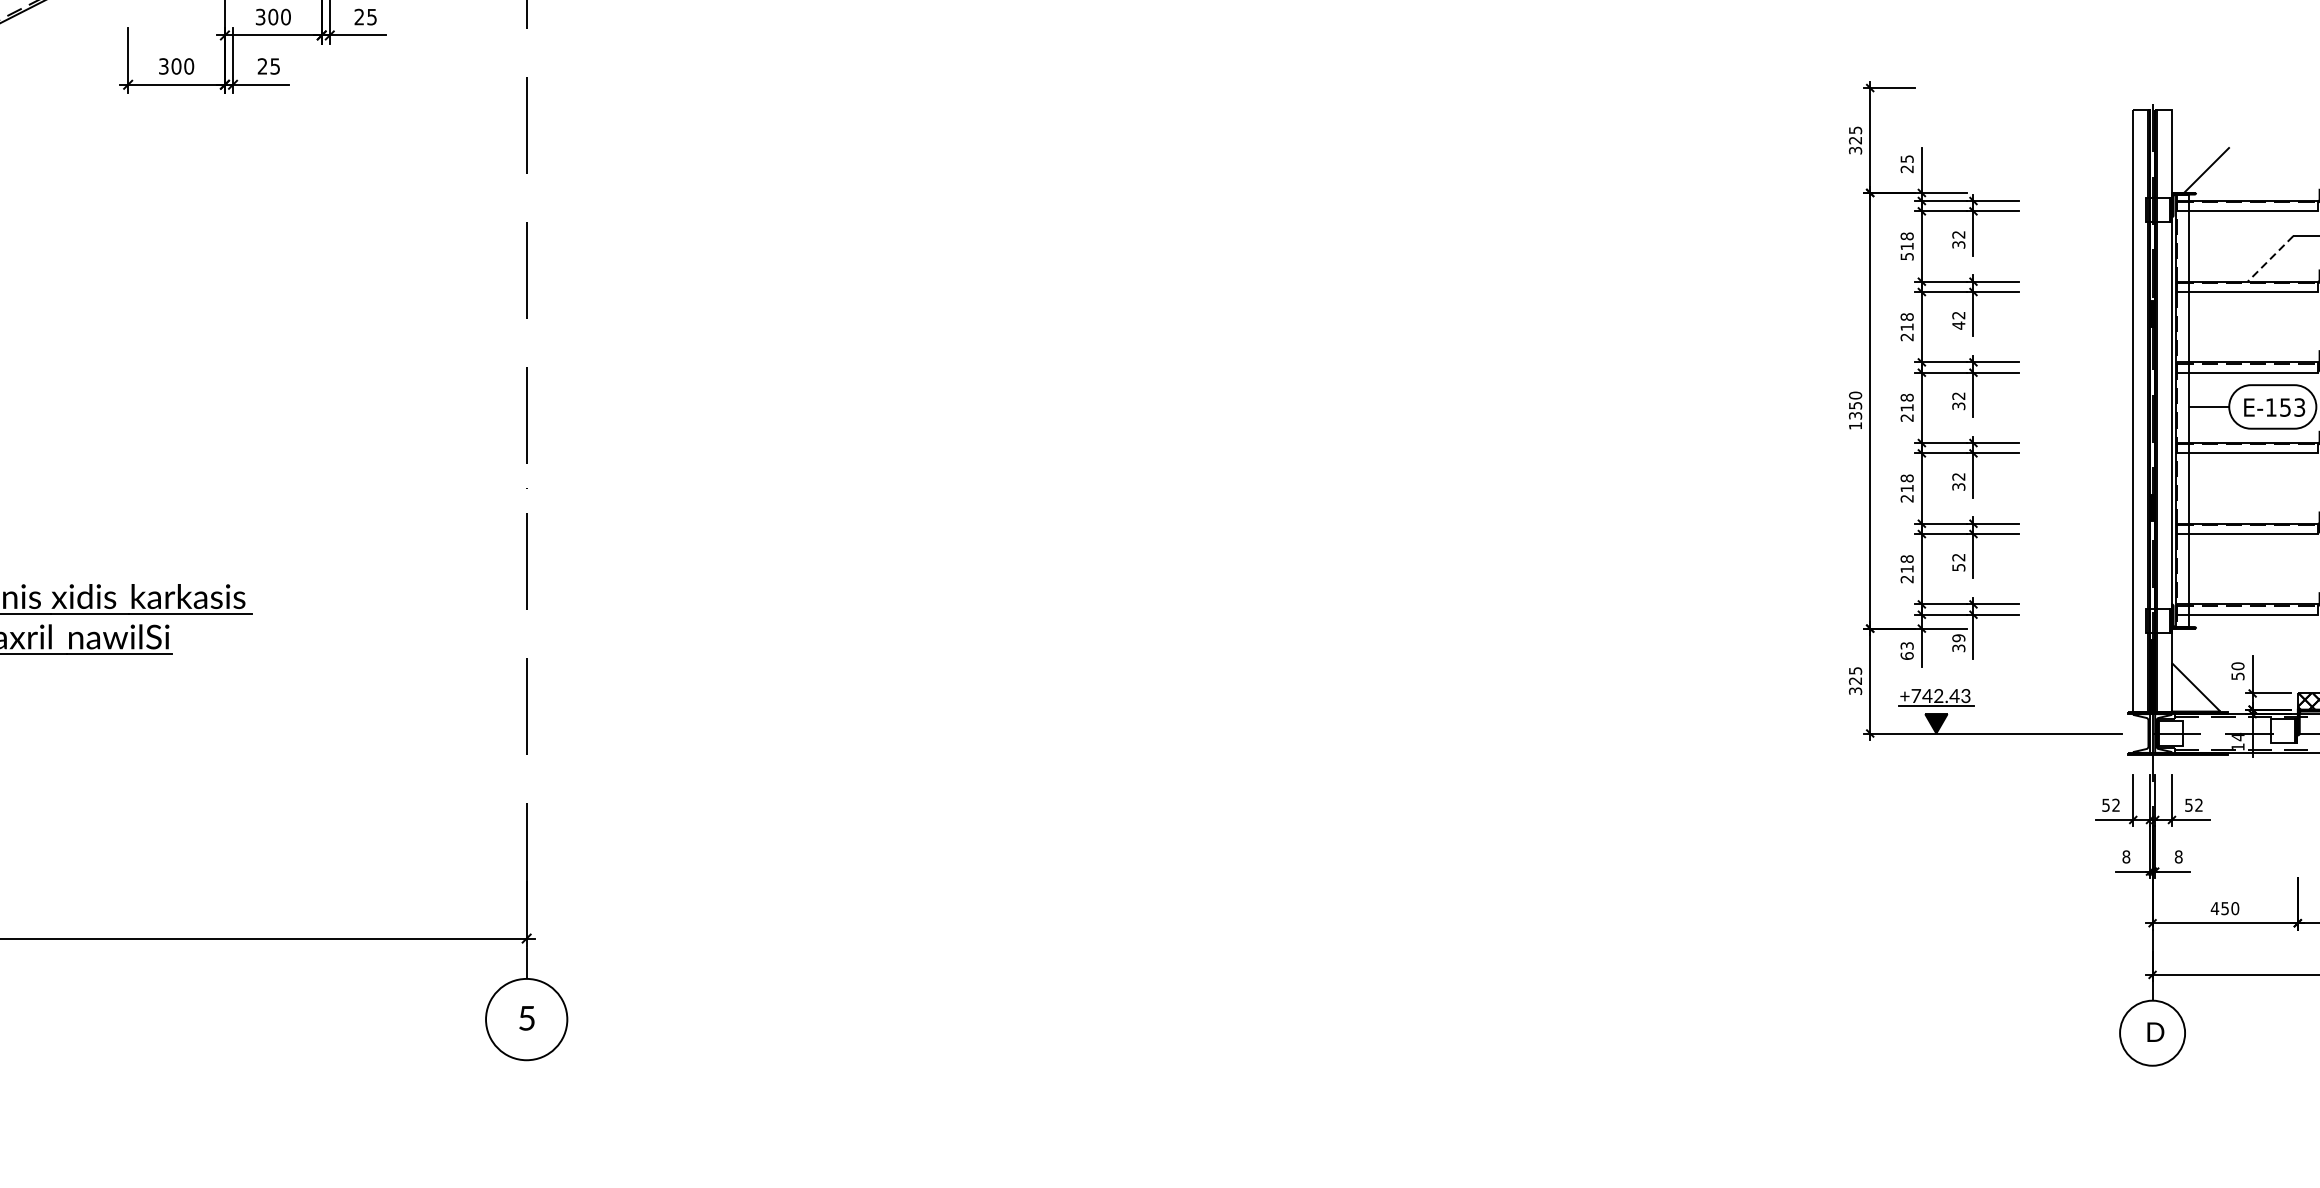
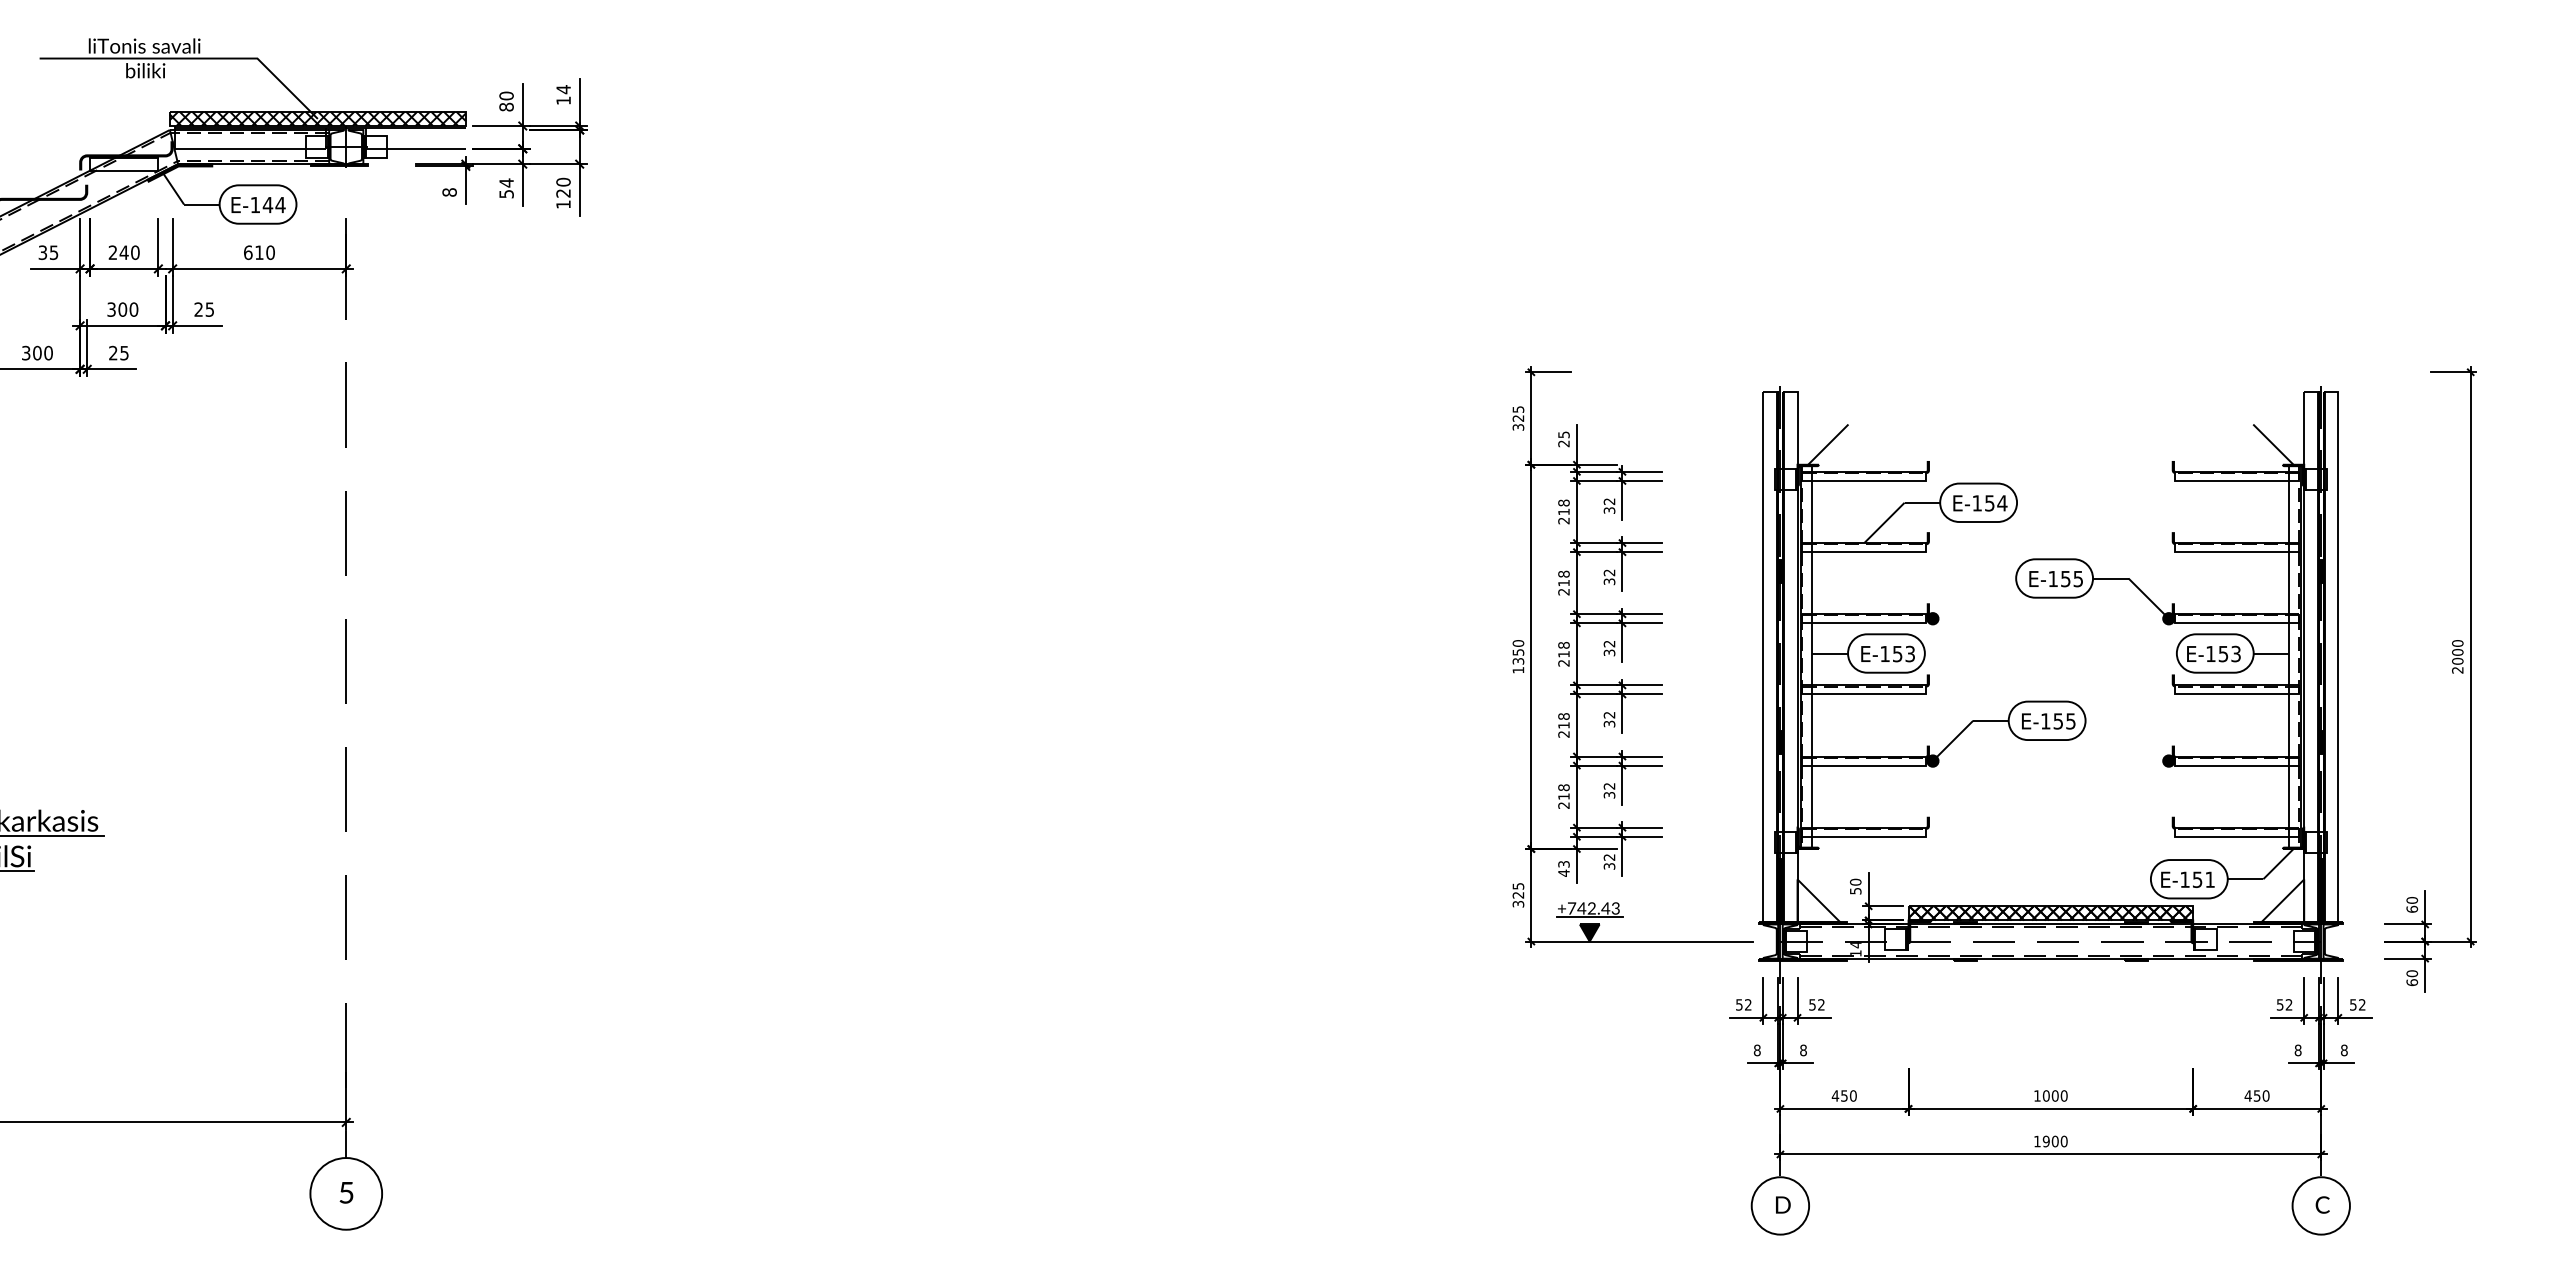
text: (1906, 256) -> (1563, 520), 518 -> 218
line: (2270, 259) -> (1884, 523), dashed -> solid
text: (1958, 325) -> (1609, 581), 42 -> 32
text: (1957, 567) -> (1608, 795), 52 -> 32
text: (1958, 638) -> (1609, 857), 39 -> 32
text: (1906, 655) -> (1563, 872), 63 -> 43

